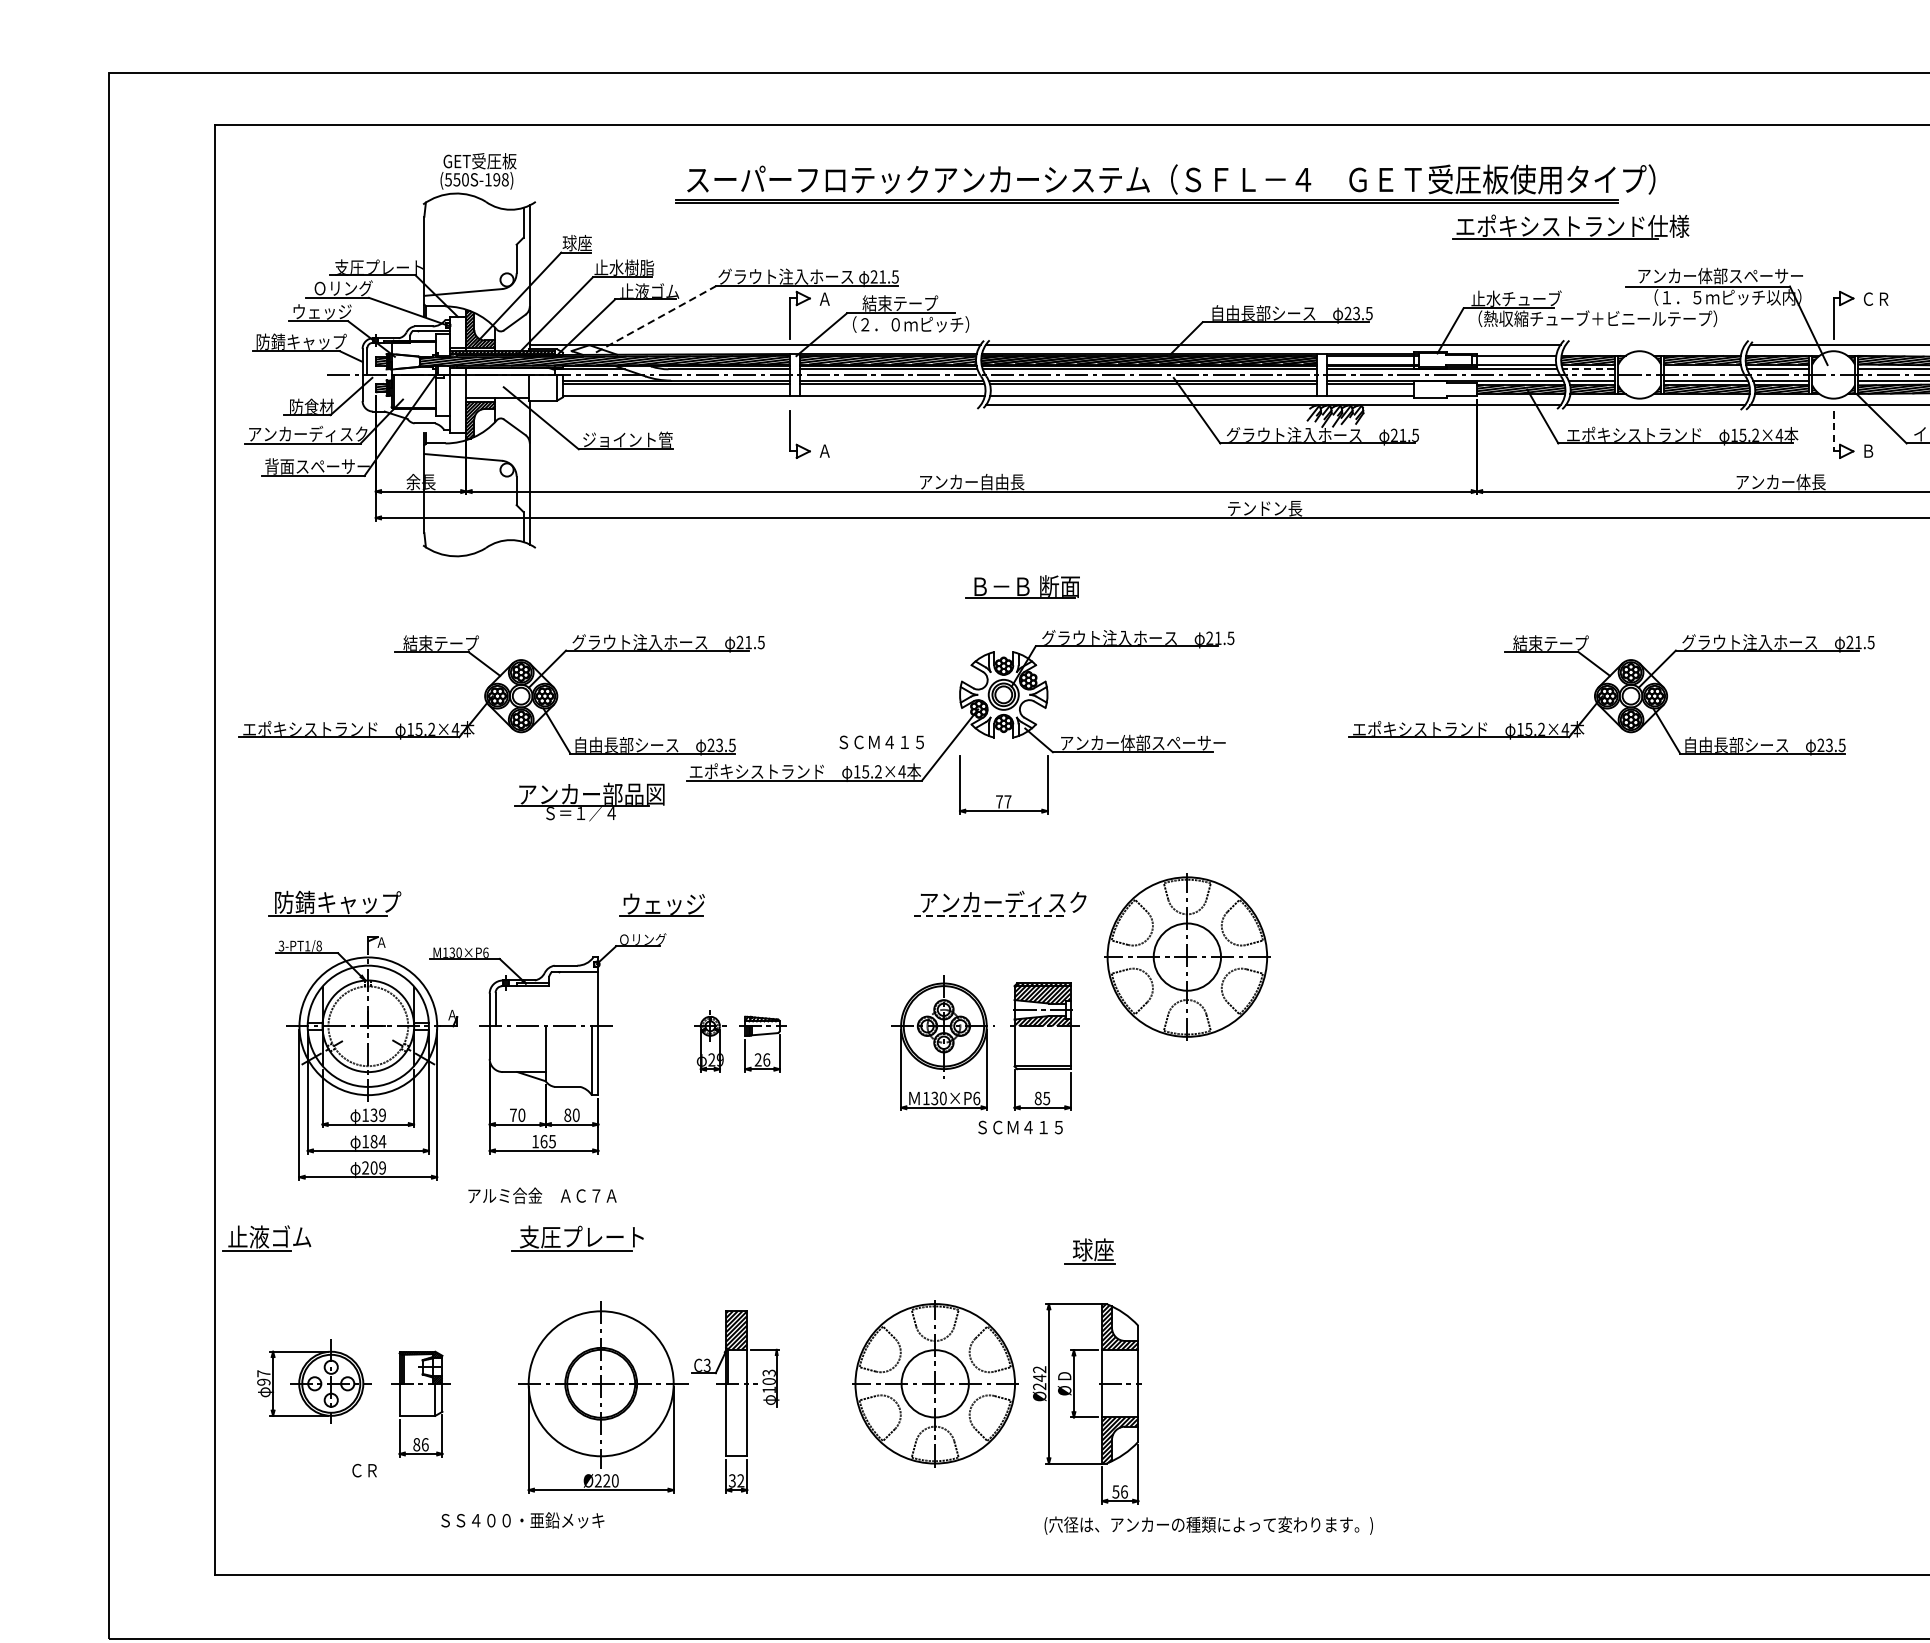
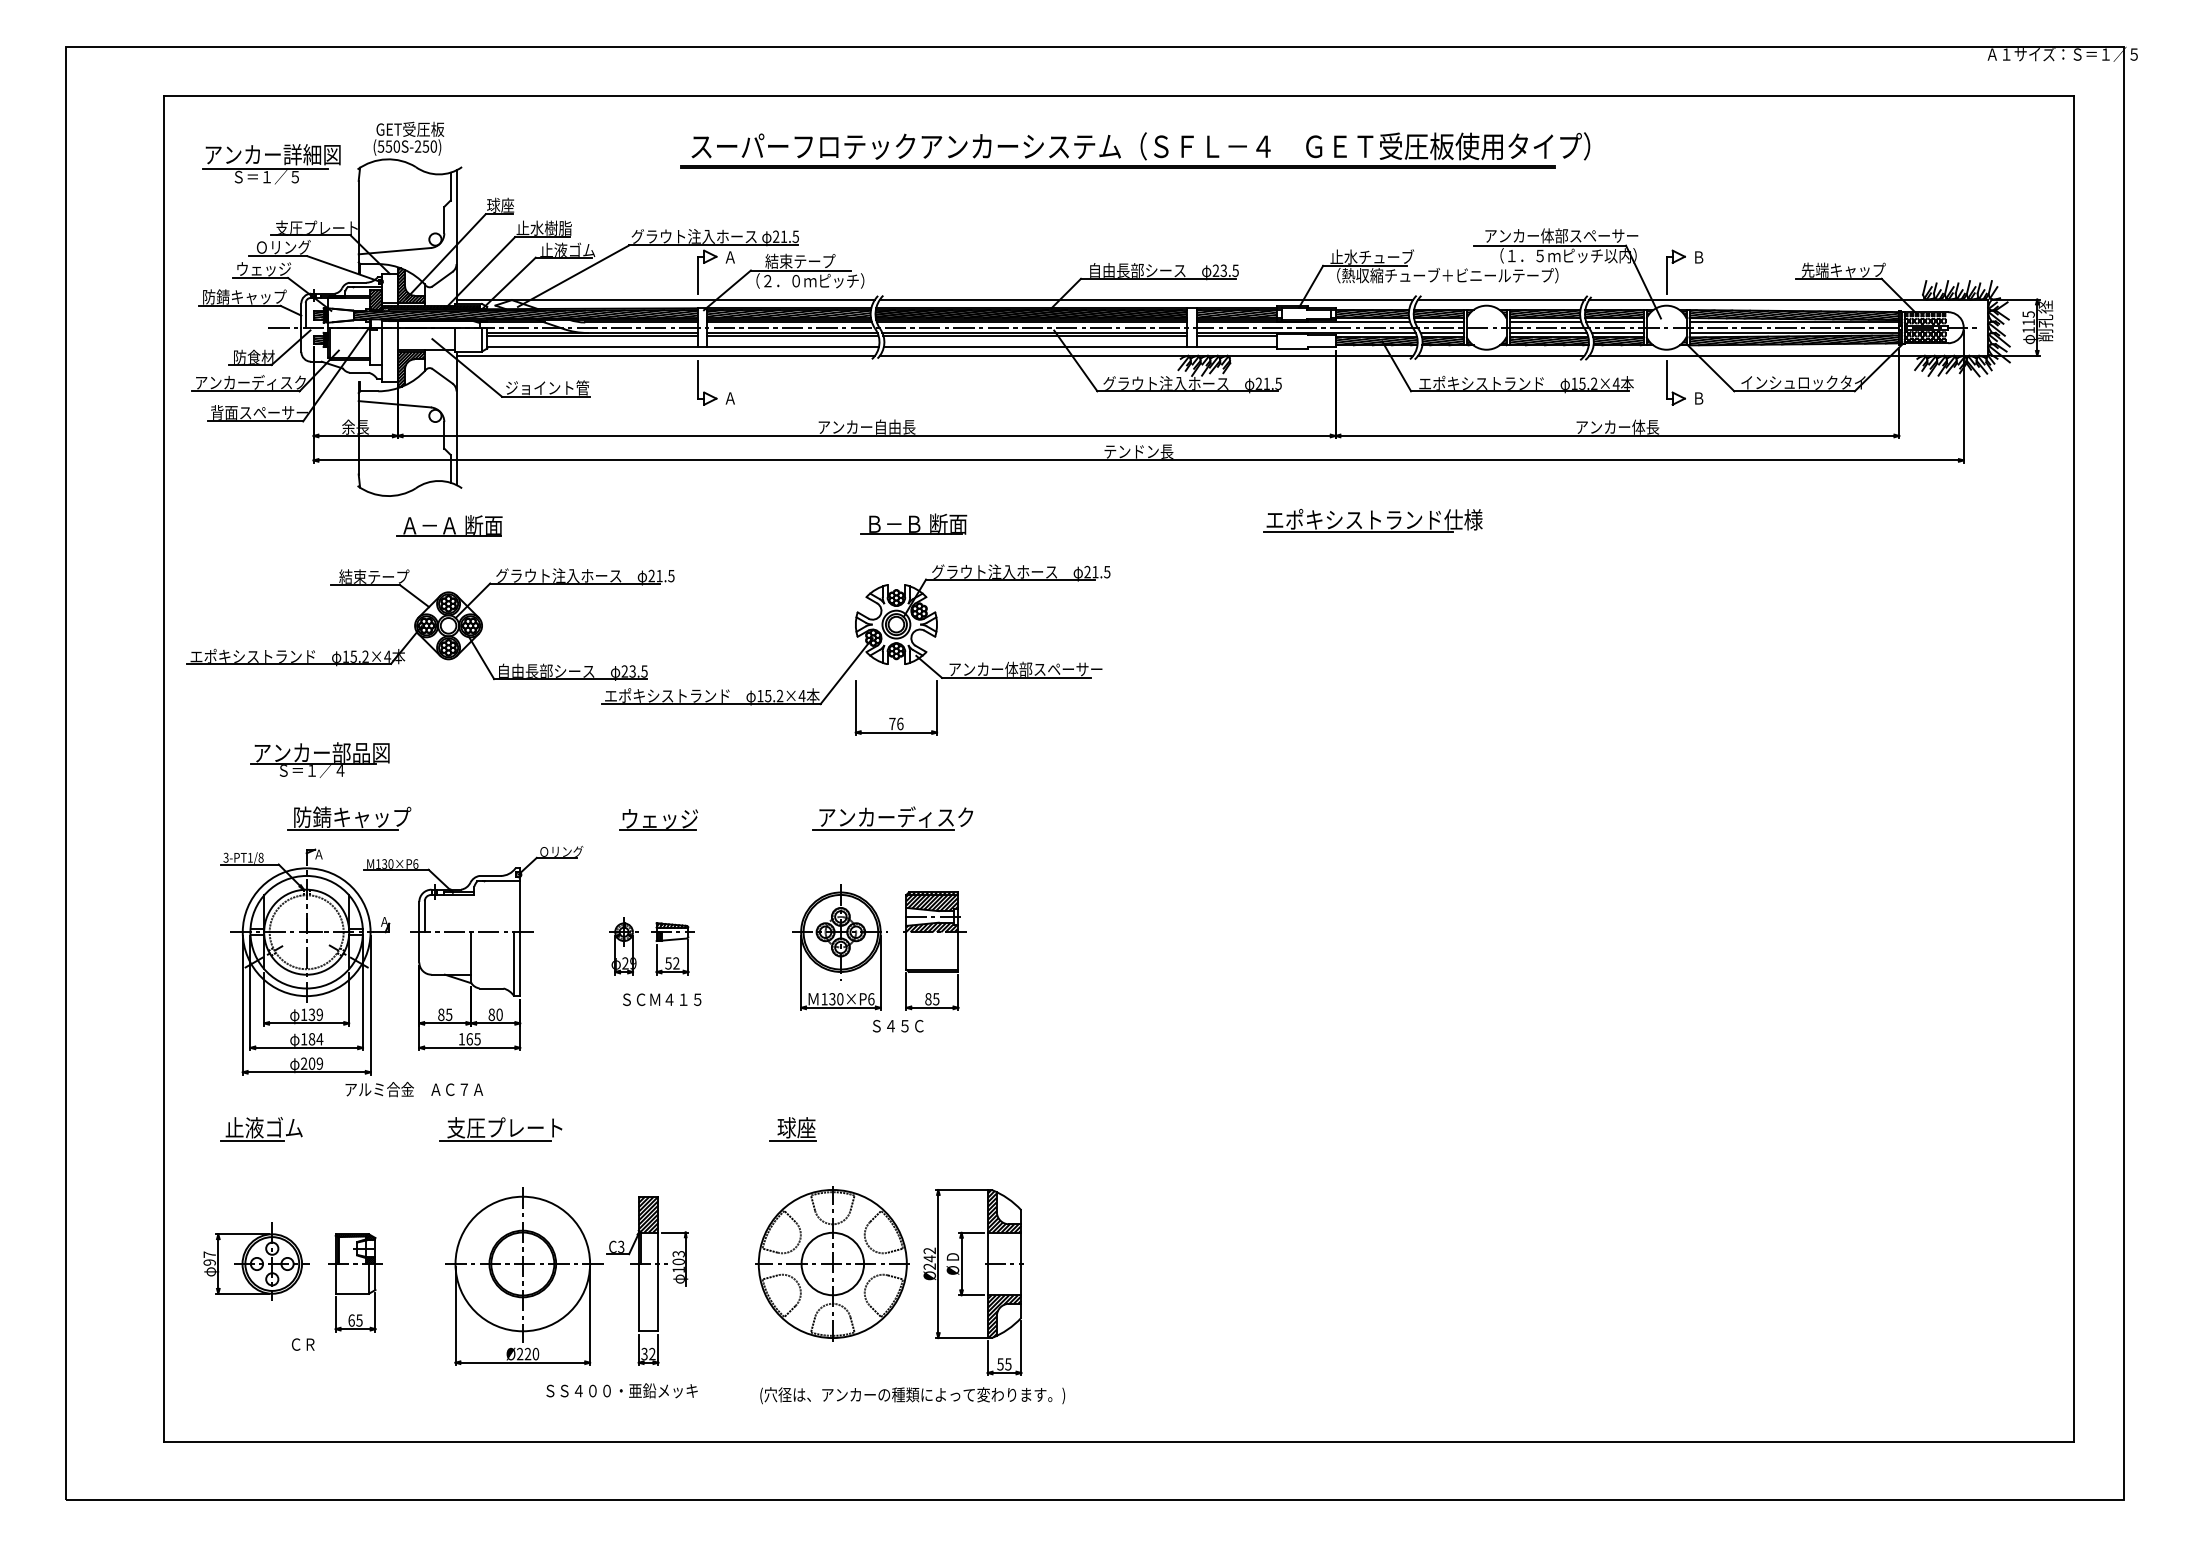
text: (496, 179) -> (425, 146), (550S-198) -> (550S-250)
part: (1165, 183) -> (1135, 150), moved
part: (330, 199) -> (271, 164), added
part: (1570, 227) -> (1372, 520), moved
text: (1875, 299) -> (1705, 257), ＣＲ -> Ｂ
line: (655, 319) -> (573, 276), dashed -> solid
line: (1655, 344) -> (1501, 299), added
hatch: (442, 345) -> (375, 300), added
hatch: (1370, 360) -> (1236, 314), added
hatch: (1516, 360) -> (1372, 314), added
line: (1587, 369) -> (1438, 322), dashed -> solid
line: (1703, 369) -> (1545, 322), added
line: (754, 404) -> (665, 355), added
line: (1833, 430) -> (1666, 379), dashed -> solid
part: (522, 588) -> (449, 525), added
part: (1611, 694) -> (1460, 624), removed
text: (882, 742) -> (662, 999), moved
part: (589, 801) -> (319, 759), moved
text: (1008, 801) -> (900, 723), 77 -> 76
part: (334, 903) -> (349, 818), moved
part: (662, 904) -> (658, 819), moved
line: (989, 916) -> (883, 830), dashed -> solid
part: (1187, 956) -> (1066, 867), removed
text: (762, 1059) -> (672, 963), 26 -> 52
text: (517, 1114) -> (445, 1014), 70 -> 85
text: (1027, 1127) -> (918, 1026), ＳＣＭ４１５ -> Ｓ４５Ｃ
text: (542, 1195) -> (414, 1089), moved
part: (266, 1238) -> (261, 1129), moved
part: (1088, 1251) -> (792, 1129), moved
text: (420, 1444) -> (355, 1320), 86 -> 65
text: (1124, 1492) -> (1008, 1364), 56 -> 55
text: (522, 1520) -> (621, 1390), moved
text: (1208, 1525) -> (912, 1395), moved

